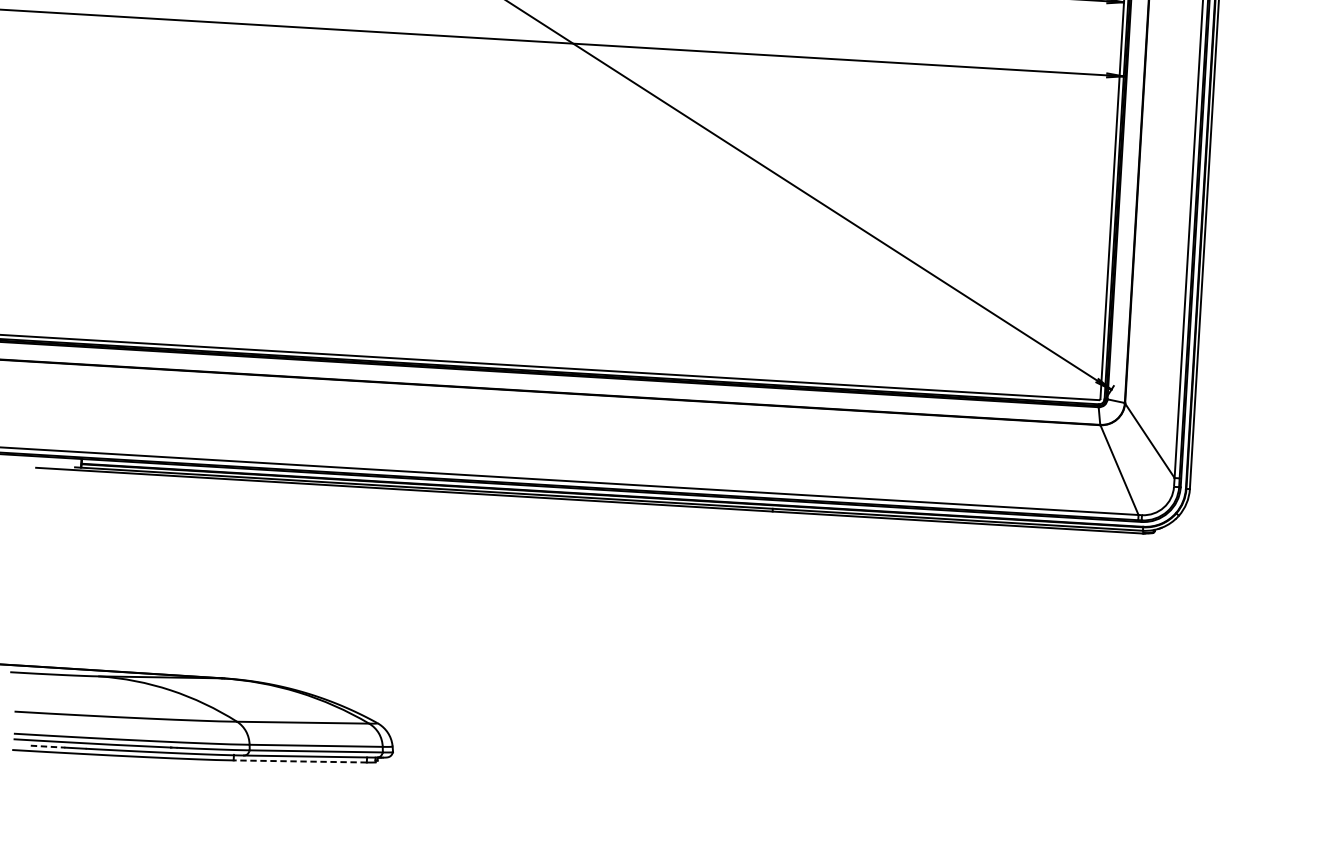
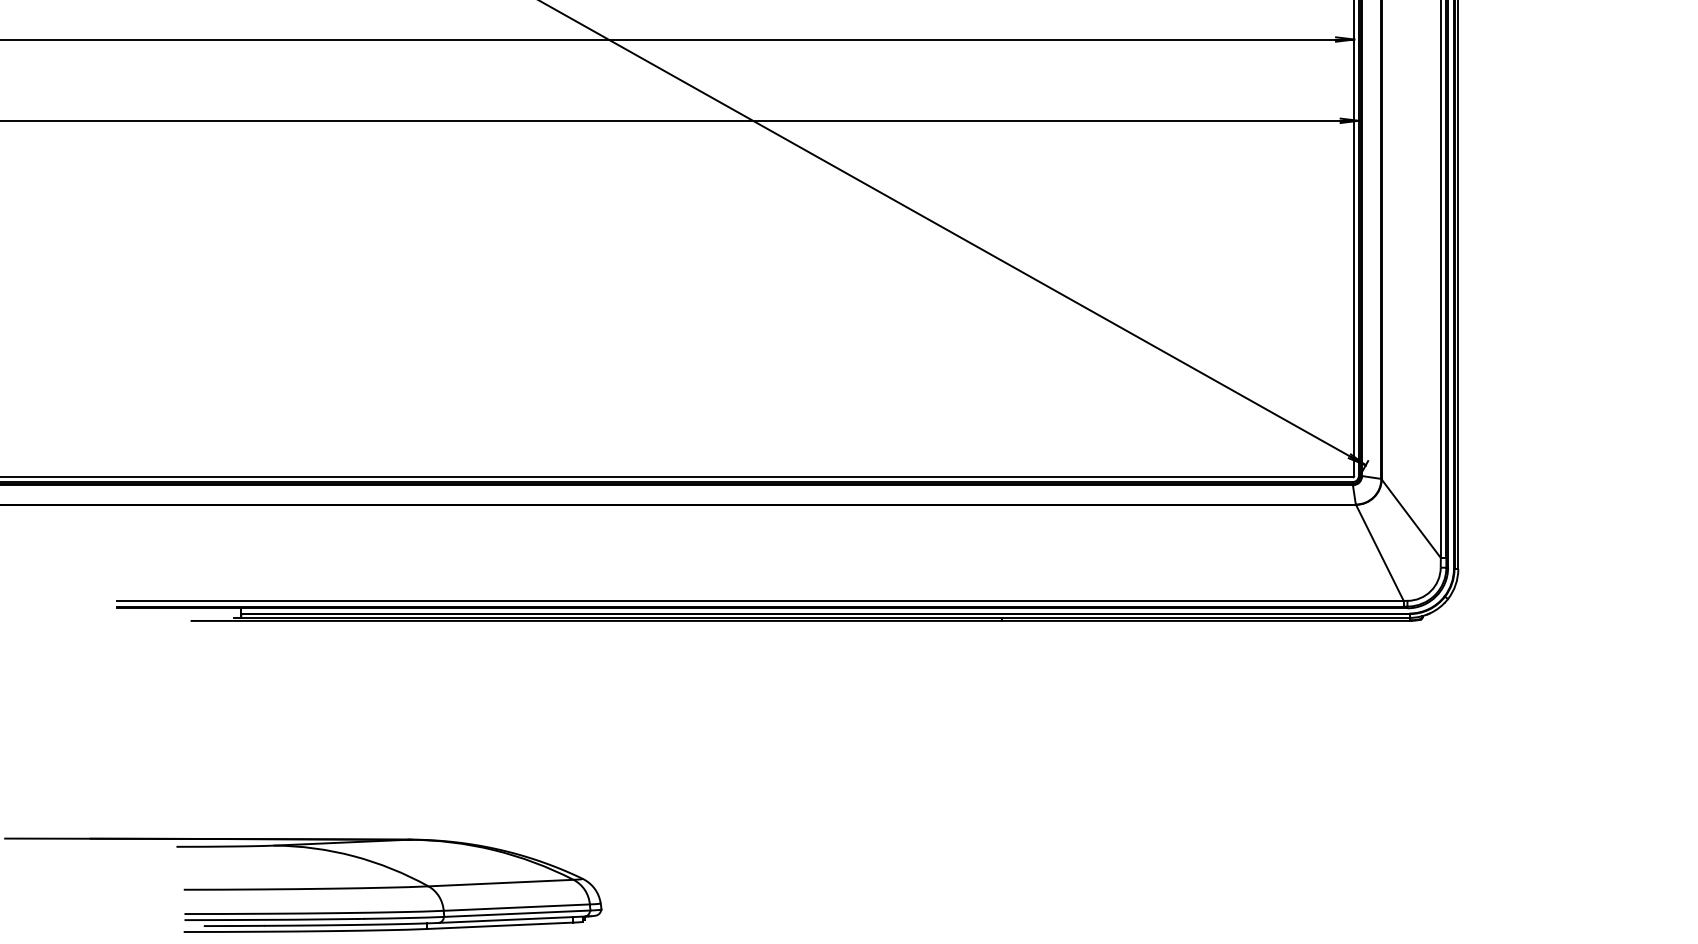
line: (48, 747) -> (223, 926), dashed -> solid
line: (299, 761) -> (499, 925), dashed -> solid

